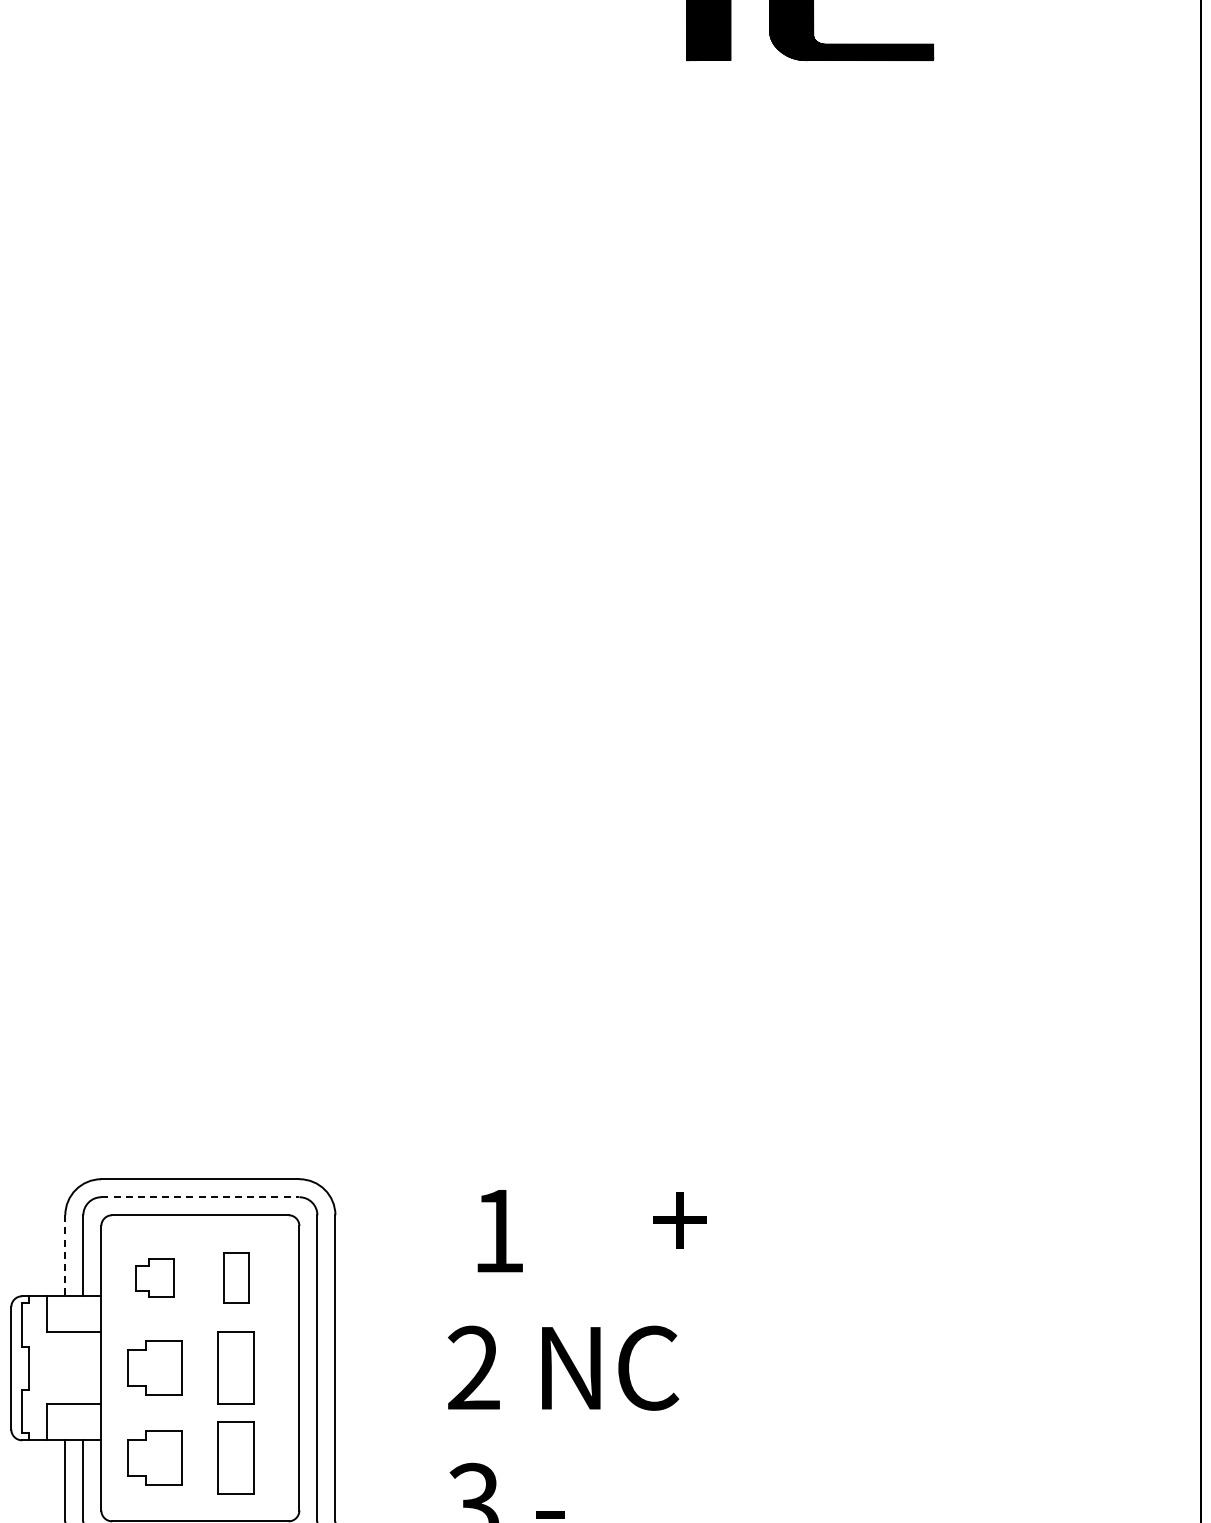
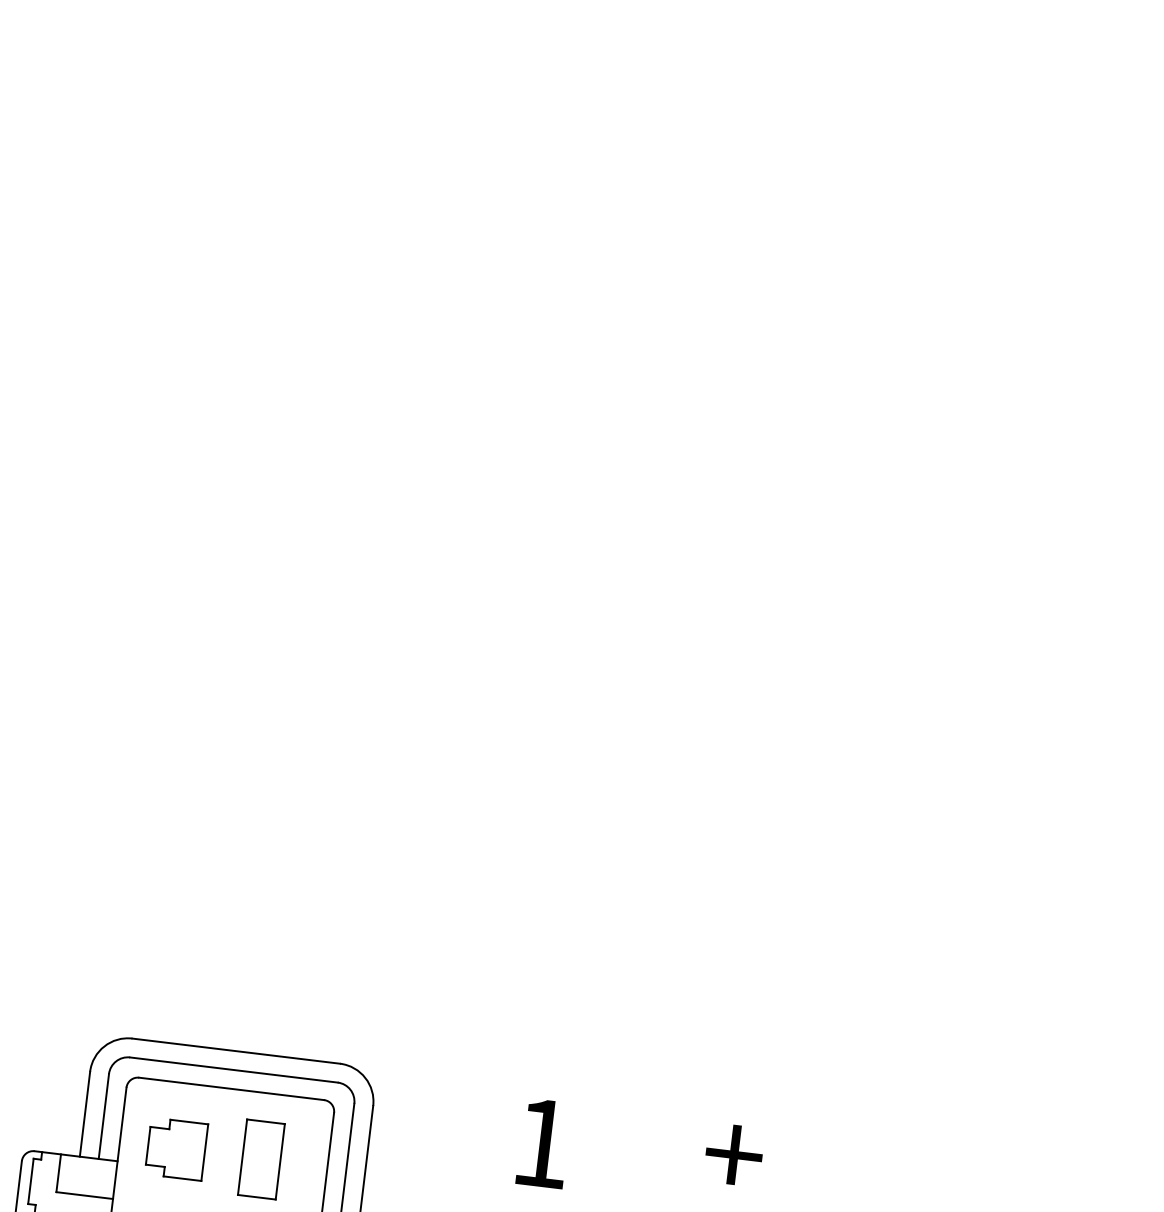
line: (200, 1197) -> (234, 1070), dashed -> solid
line: (65, 1255) -> (85, 1113), dashed -> solid
part: (154, 1277) -> (175, 1148), size x1.43
part: (235, 1277) -> (260, 1158), size x1.43

